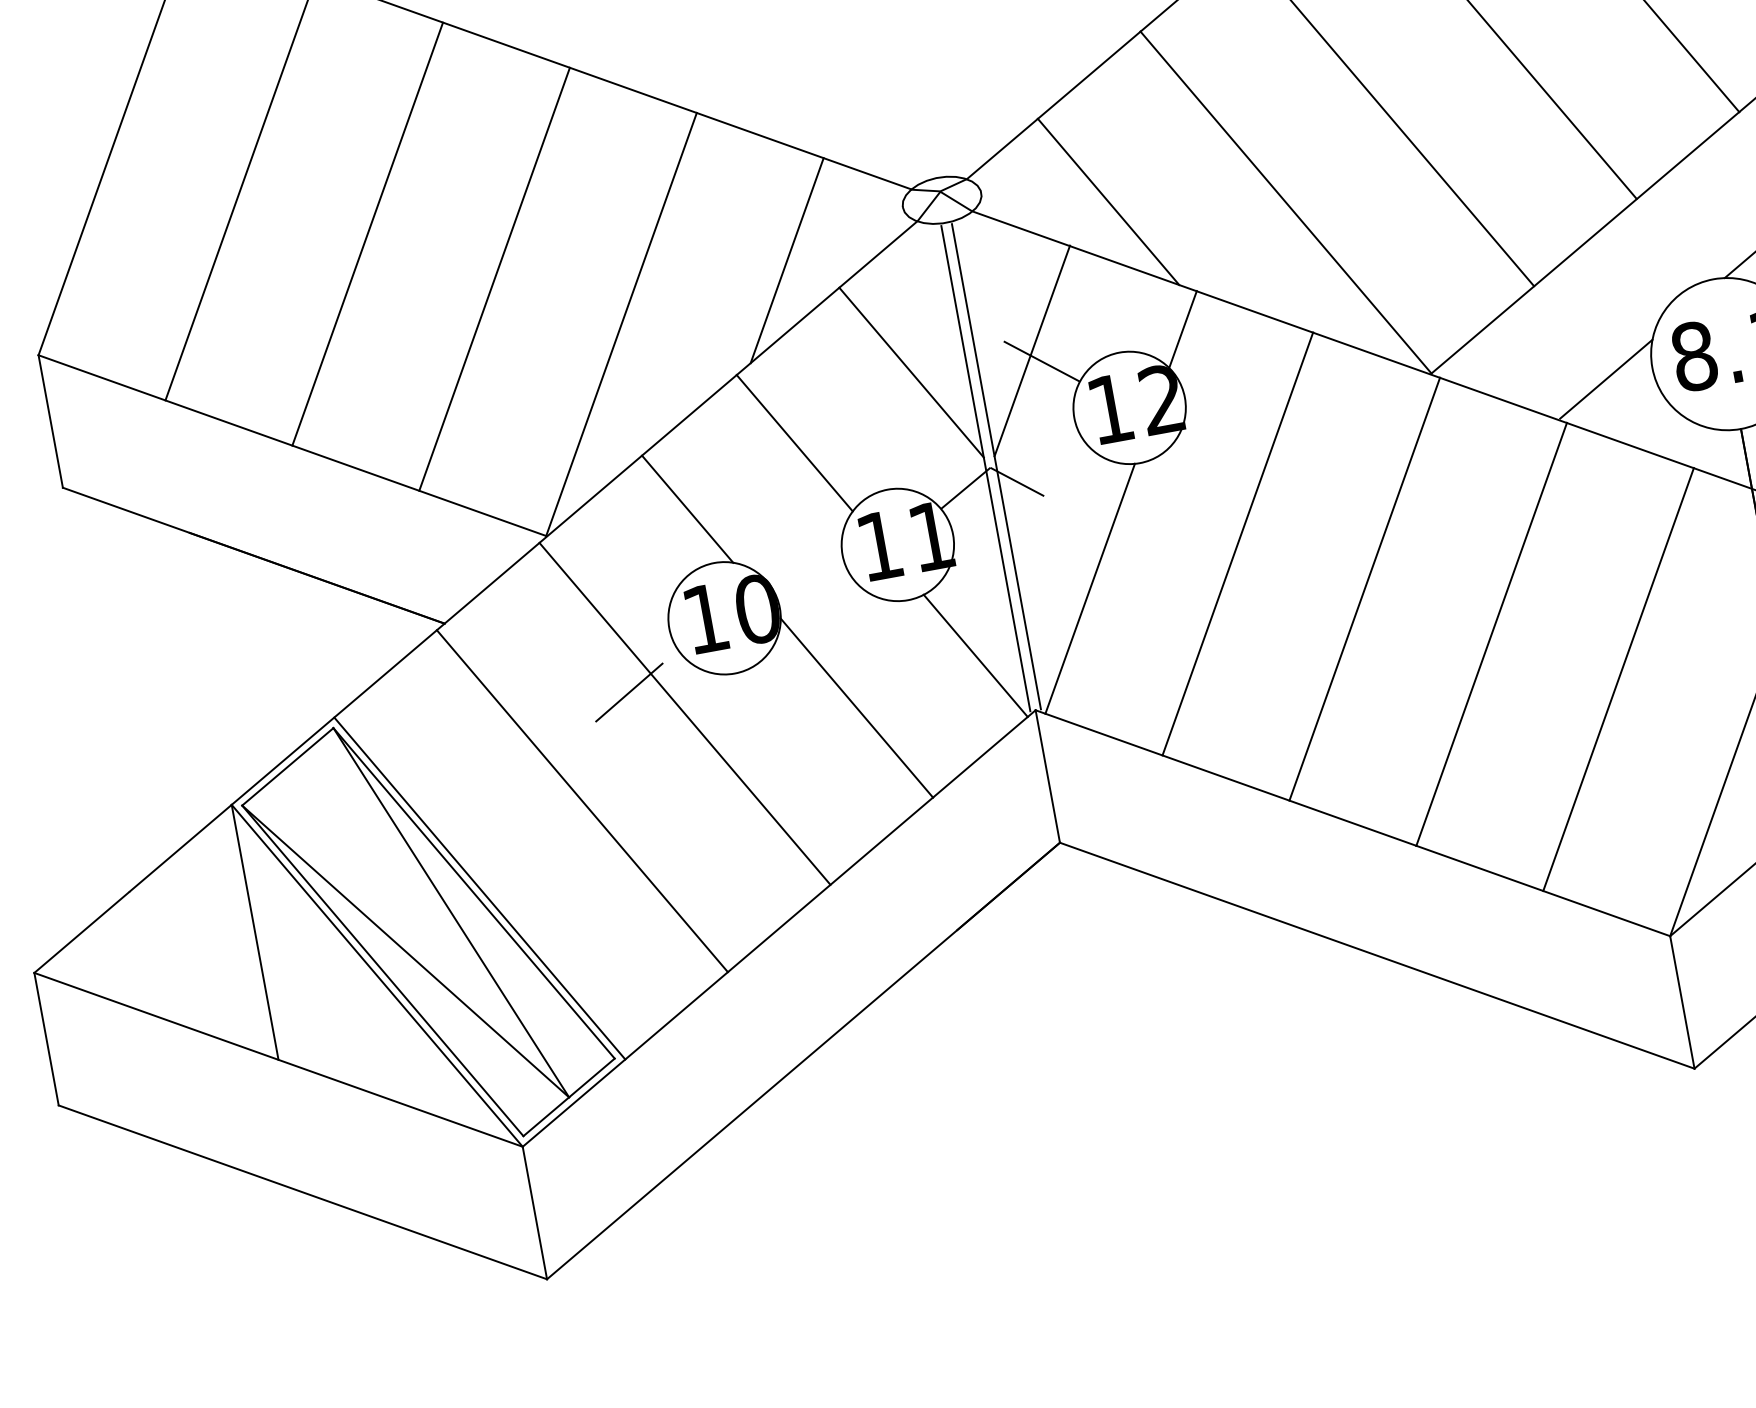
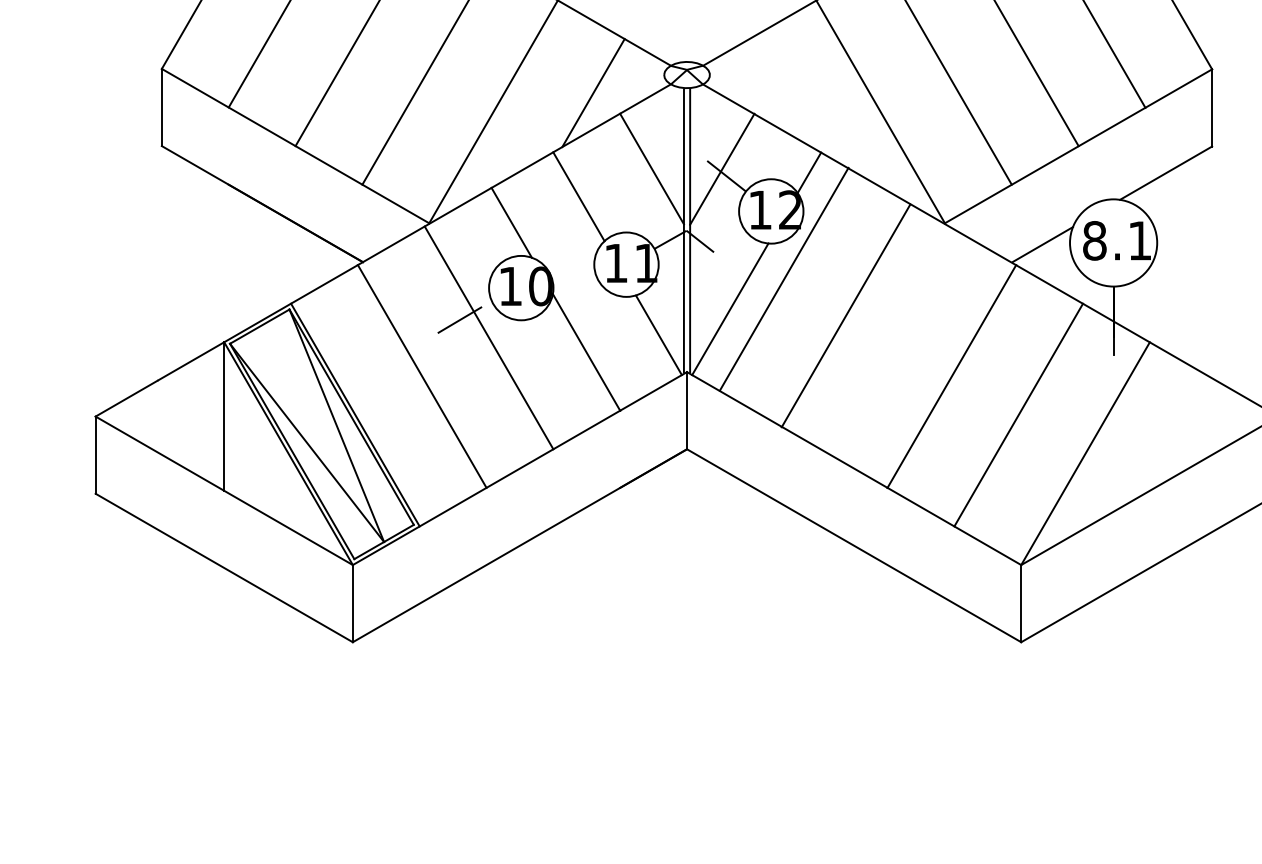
line: (1108, 202) -> (780, 93), removed
line: (1236, 542) -> (783, 278), moved
line: (1363, 588) -> (845, 315), moved

